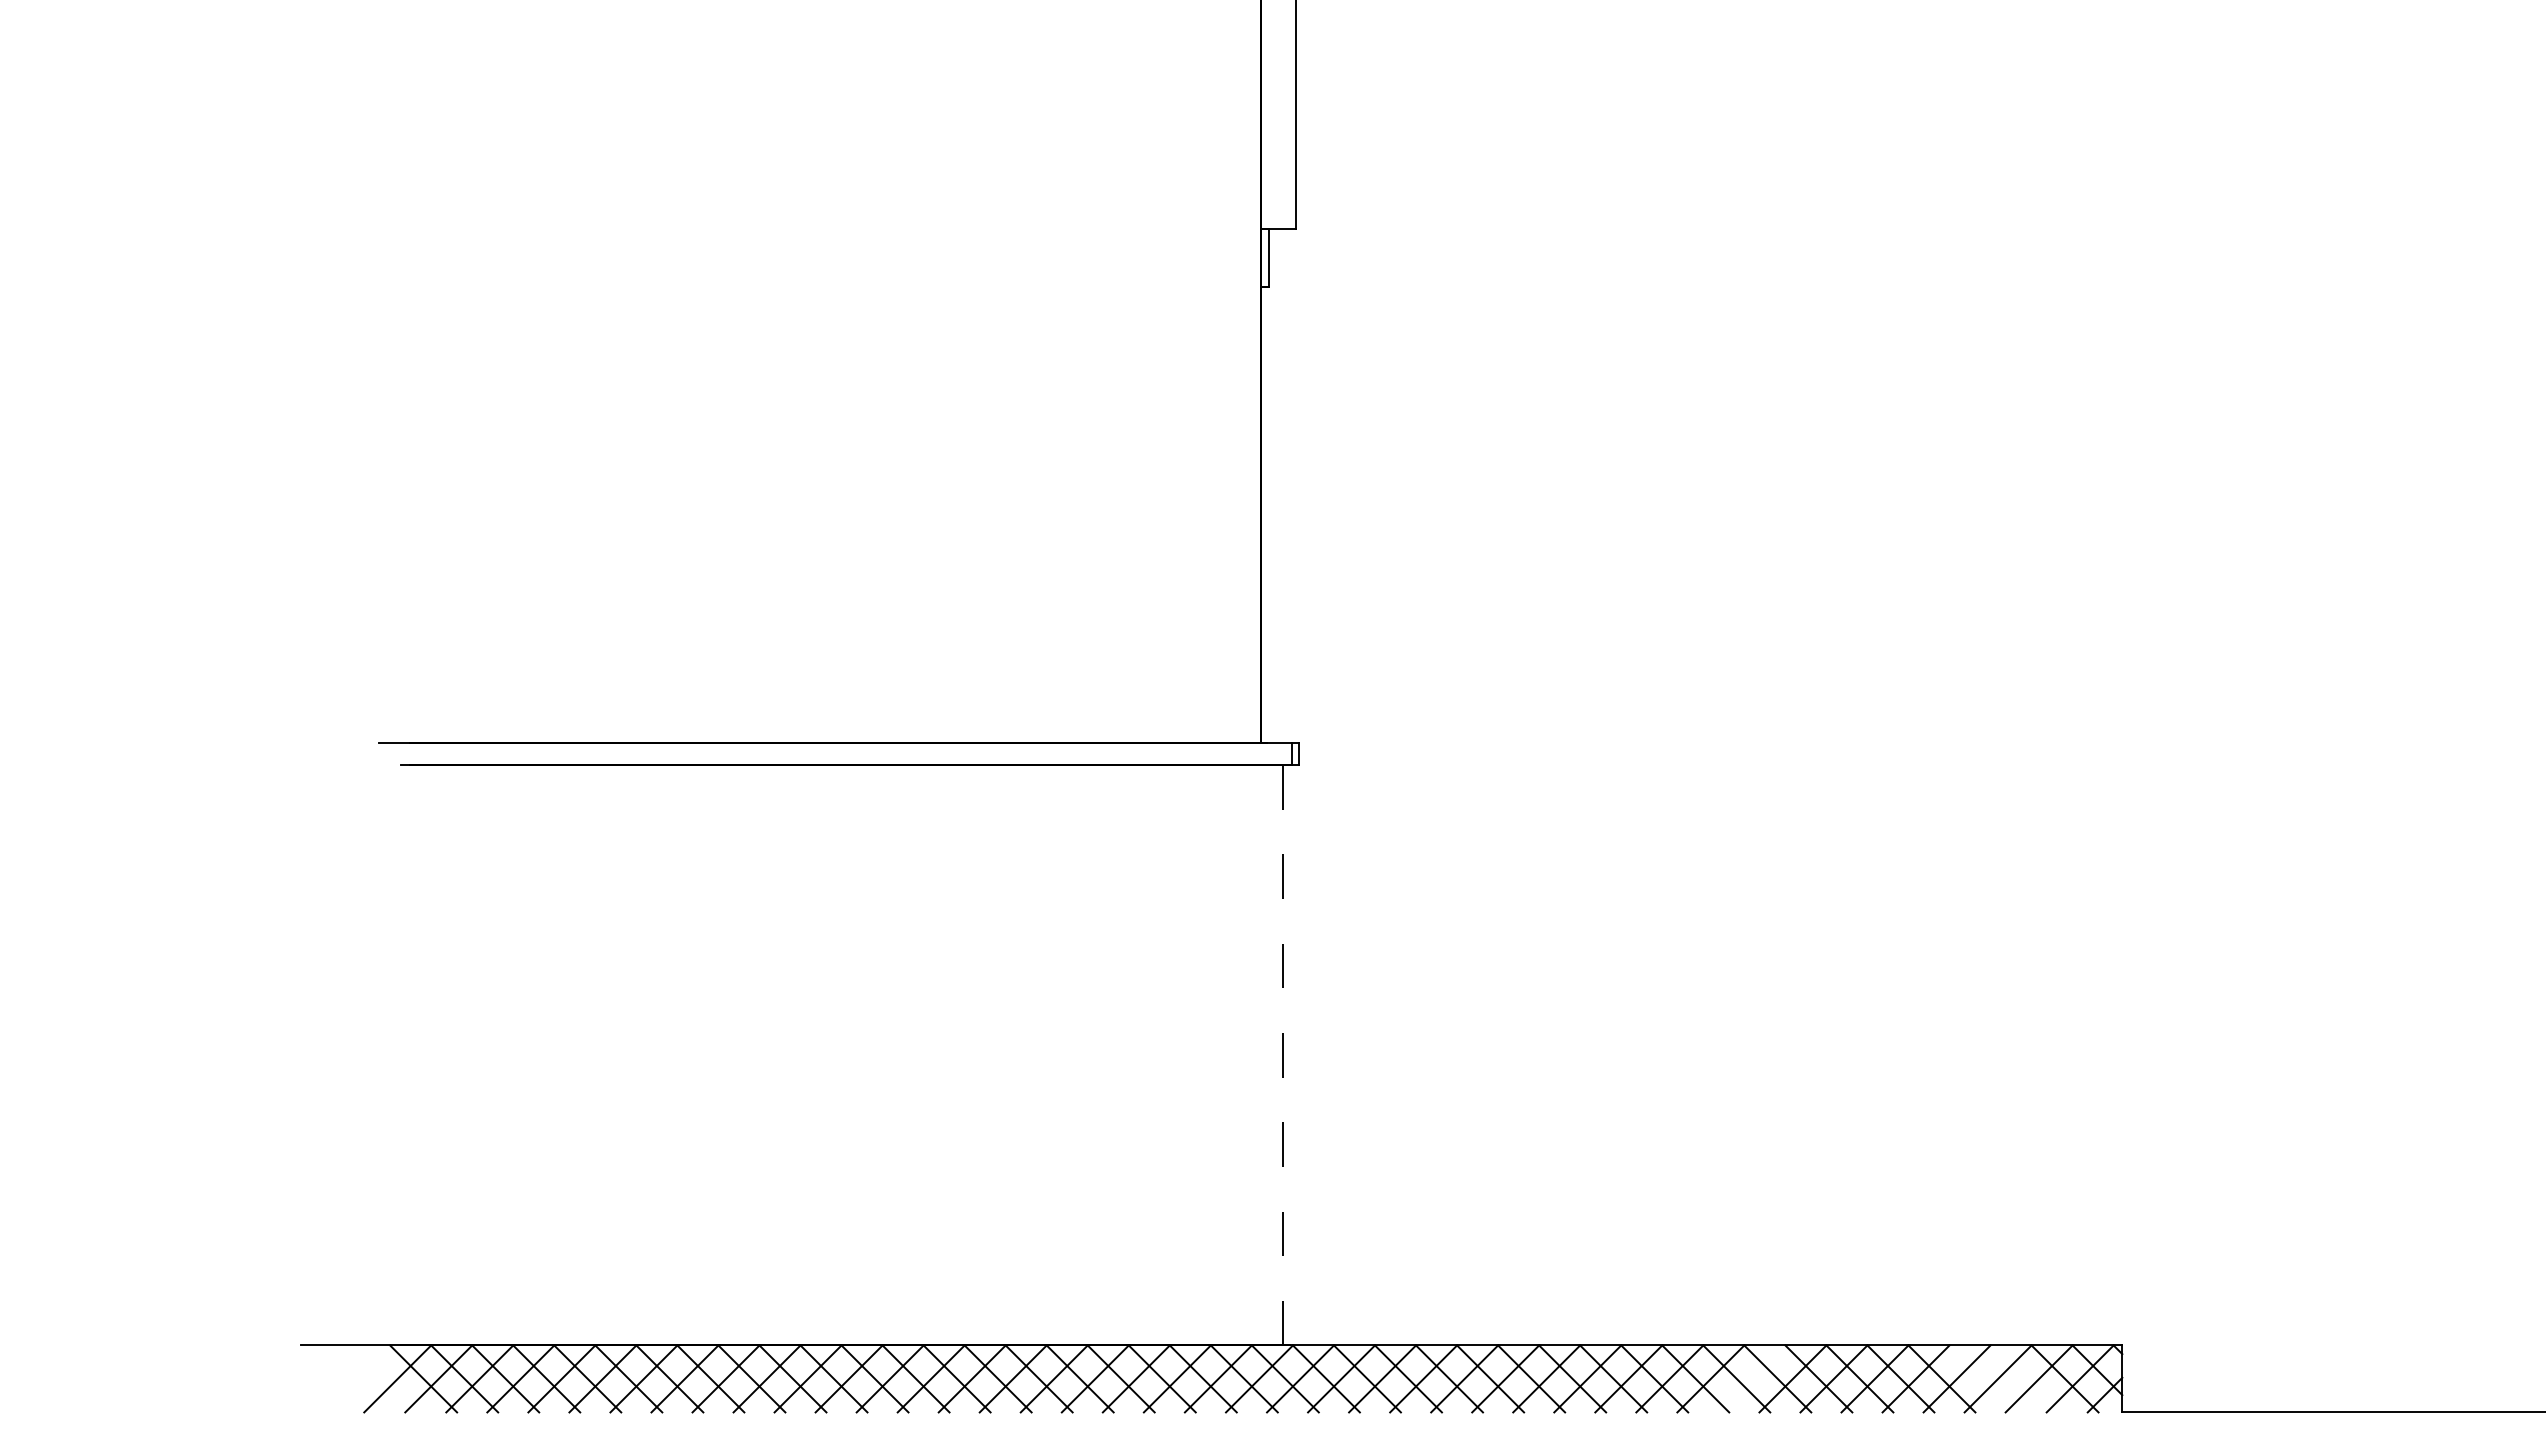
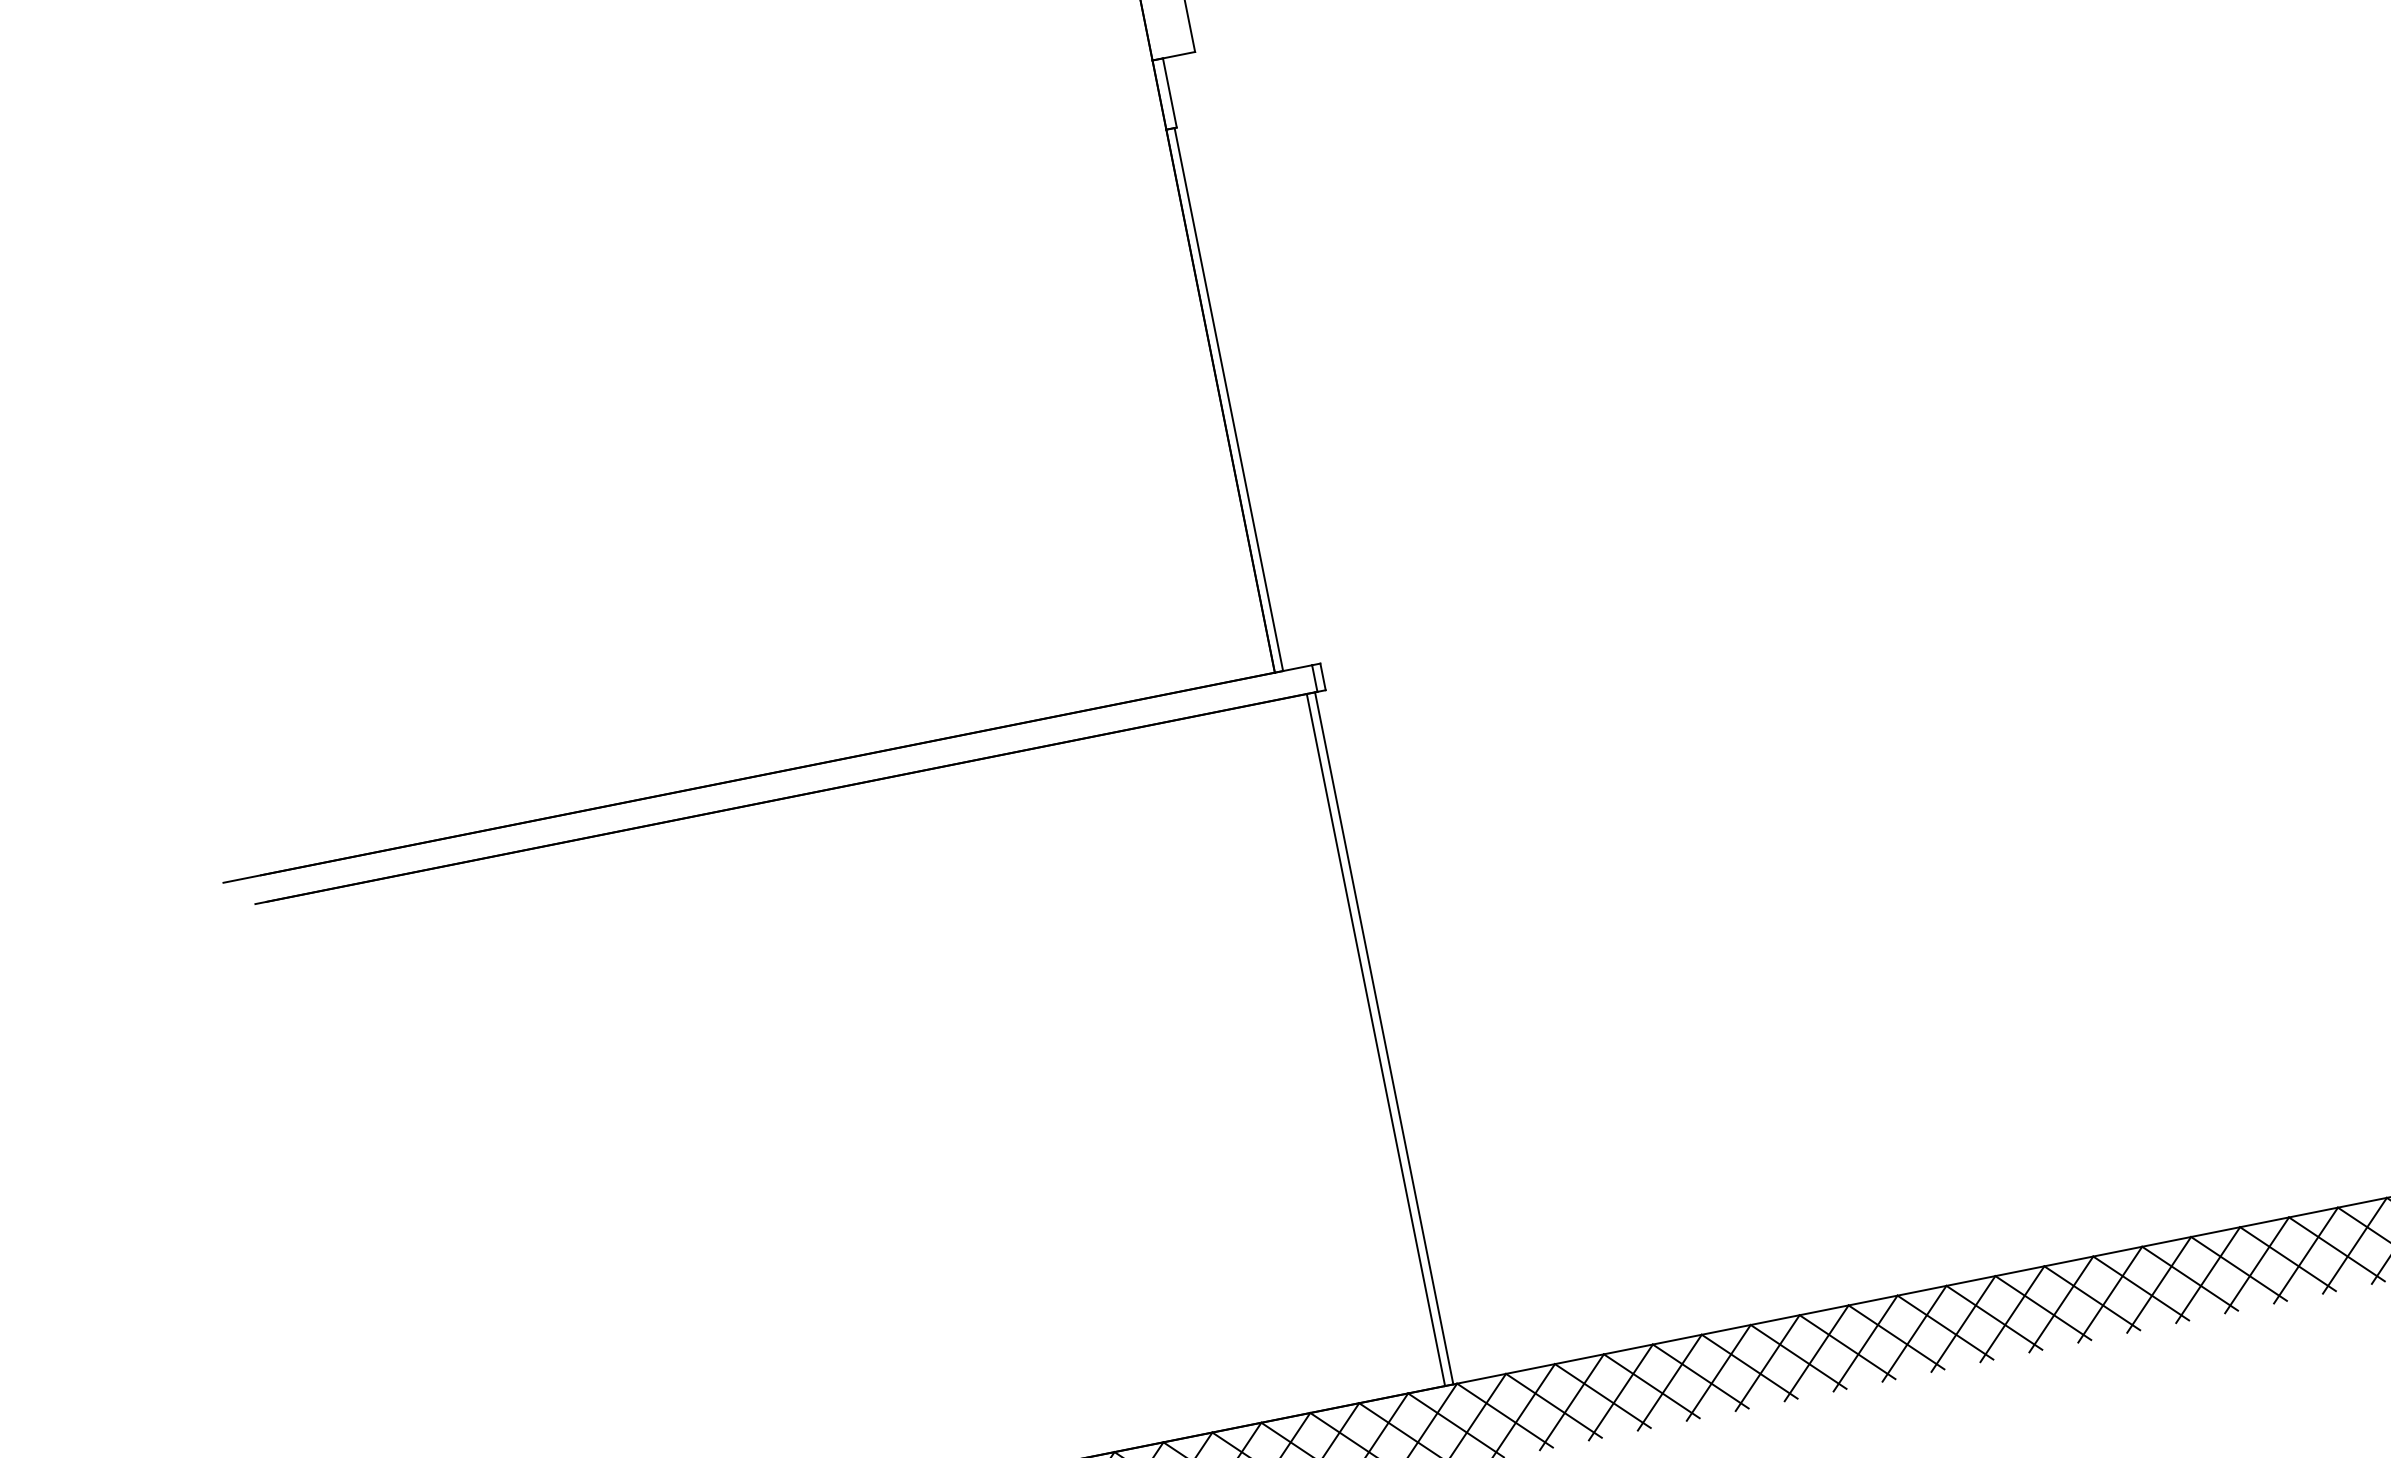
line: (1267, 514) -> (1228, 398), added
line: (1282, 1054) -> (1375, 1039), dashed -> solid
line: (1289, 1055) -> (1383, 1038), added
line: (1751, 1378) -> (2011, 1313), added
line: (1982, 1378) -> (2287, 1258), added
line: (2023, 1378) -> (2336, 1248), added

